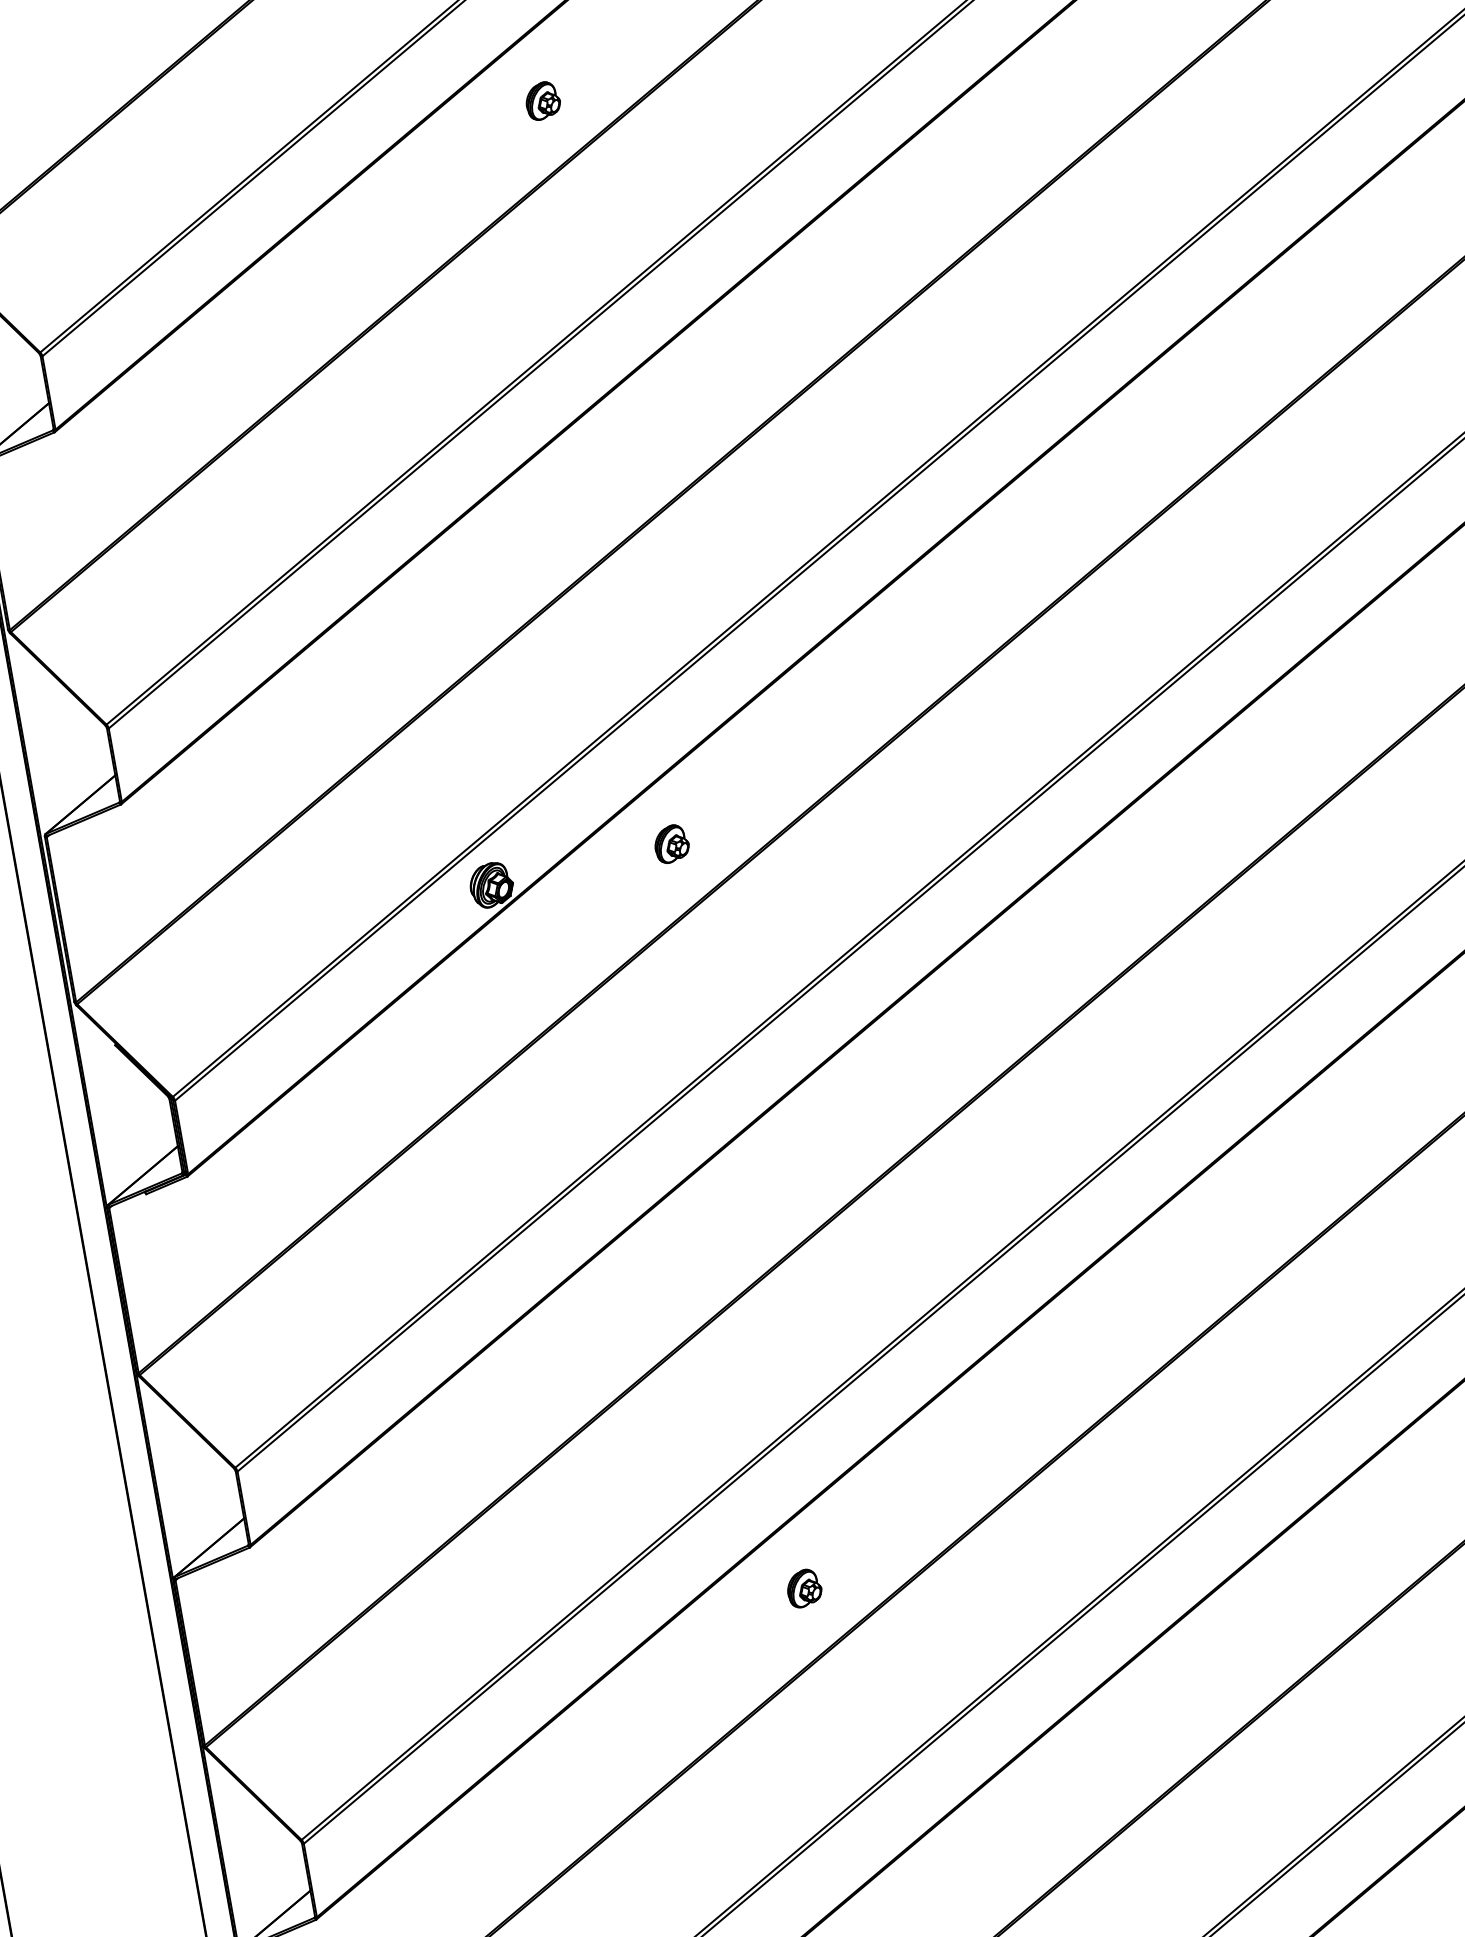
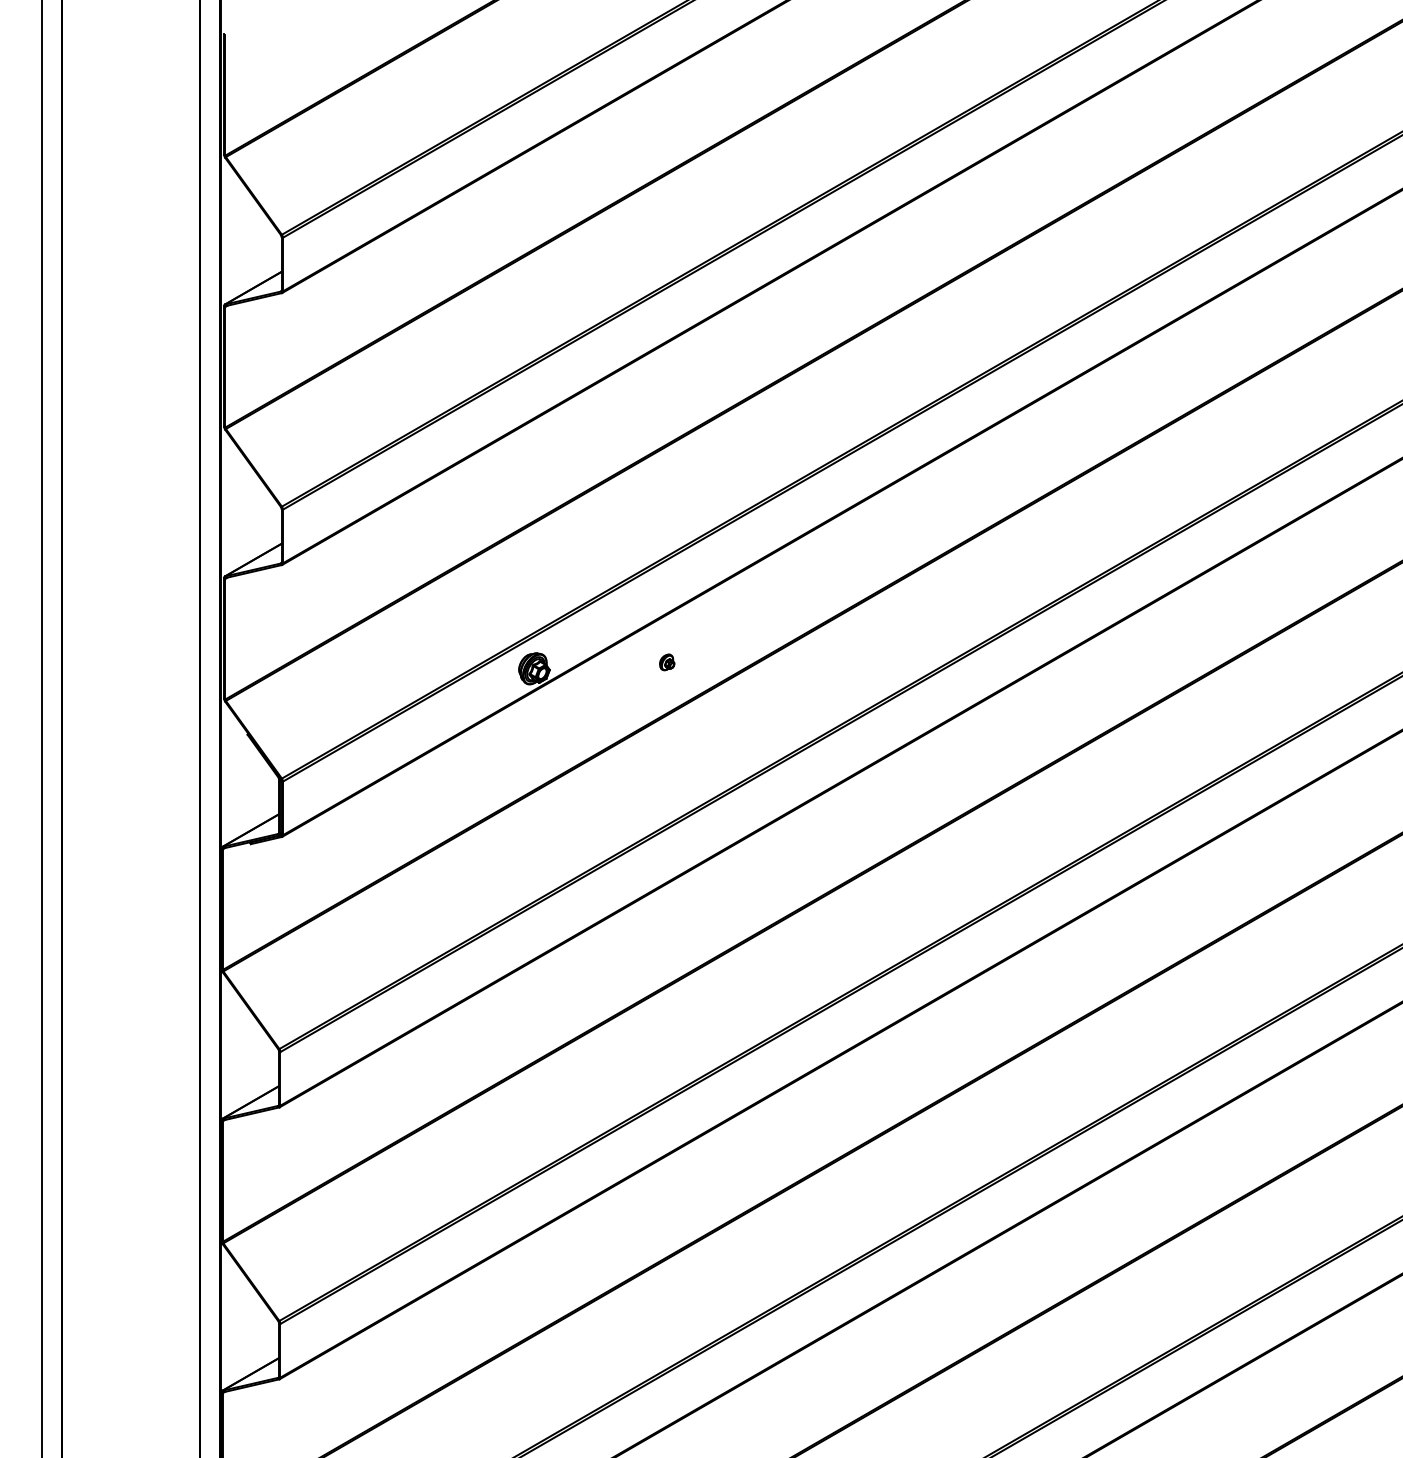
part: (542, 100) -> (669, 119), removed
part: (672, 843) -> (667, 662), size x0.6
part: (804, 1588) -> (667, 1206), removed

